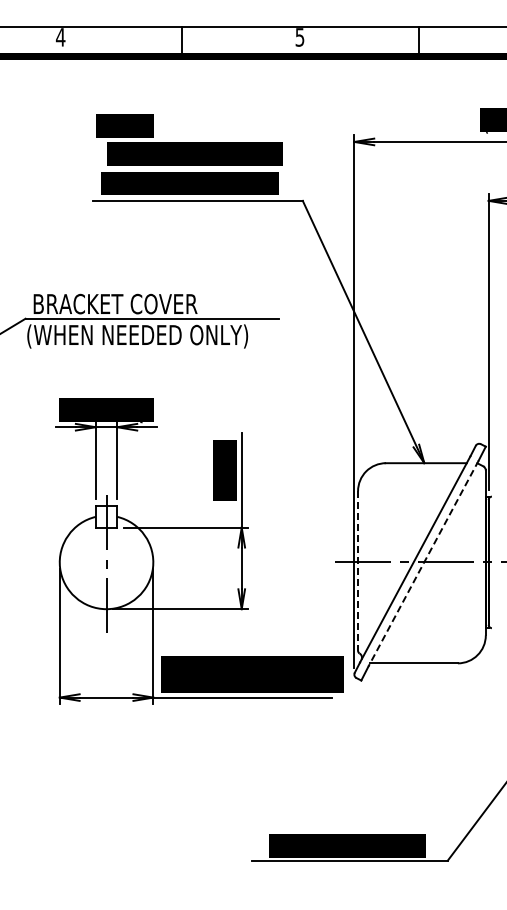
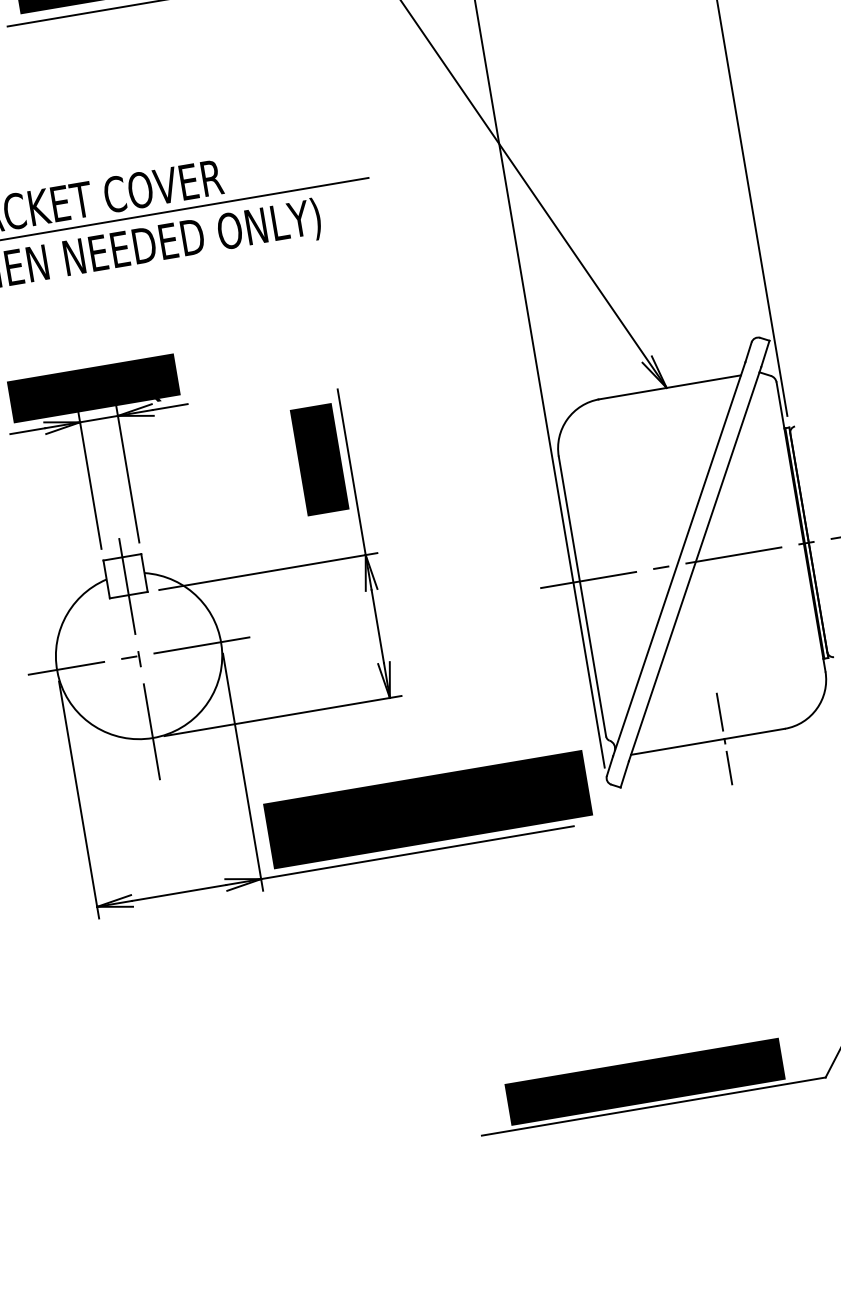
line: (106, 562) -> (139, 656), added
line: (423, 563) -> (694, 563), dashed -> solid
line: (358, 570) -> (583, 595), dashed -> solid
line: (423, 662) -> (724, 737), added

